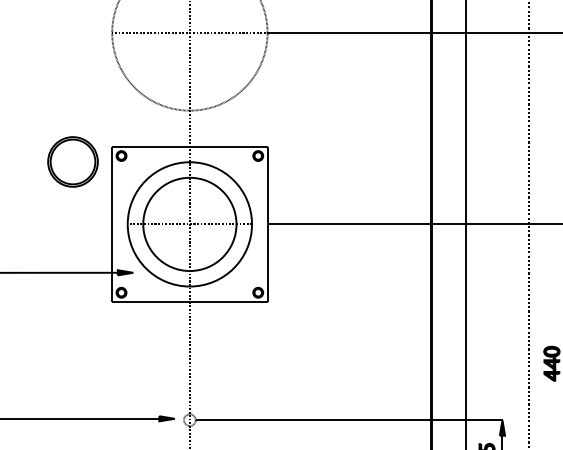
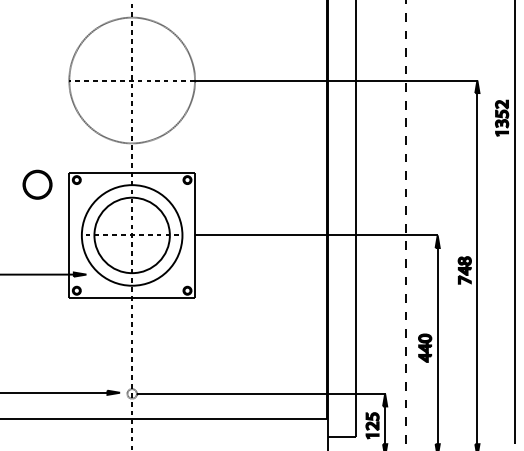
part: (72, 161) -> (37, 184), size x0.7

